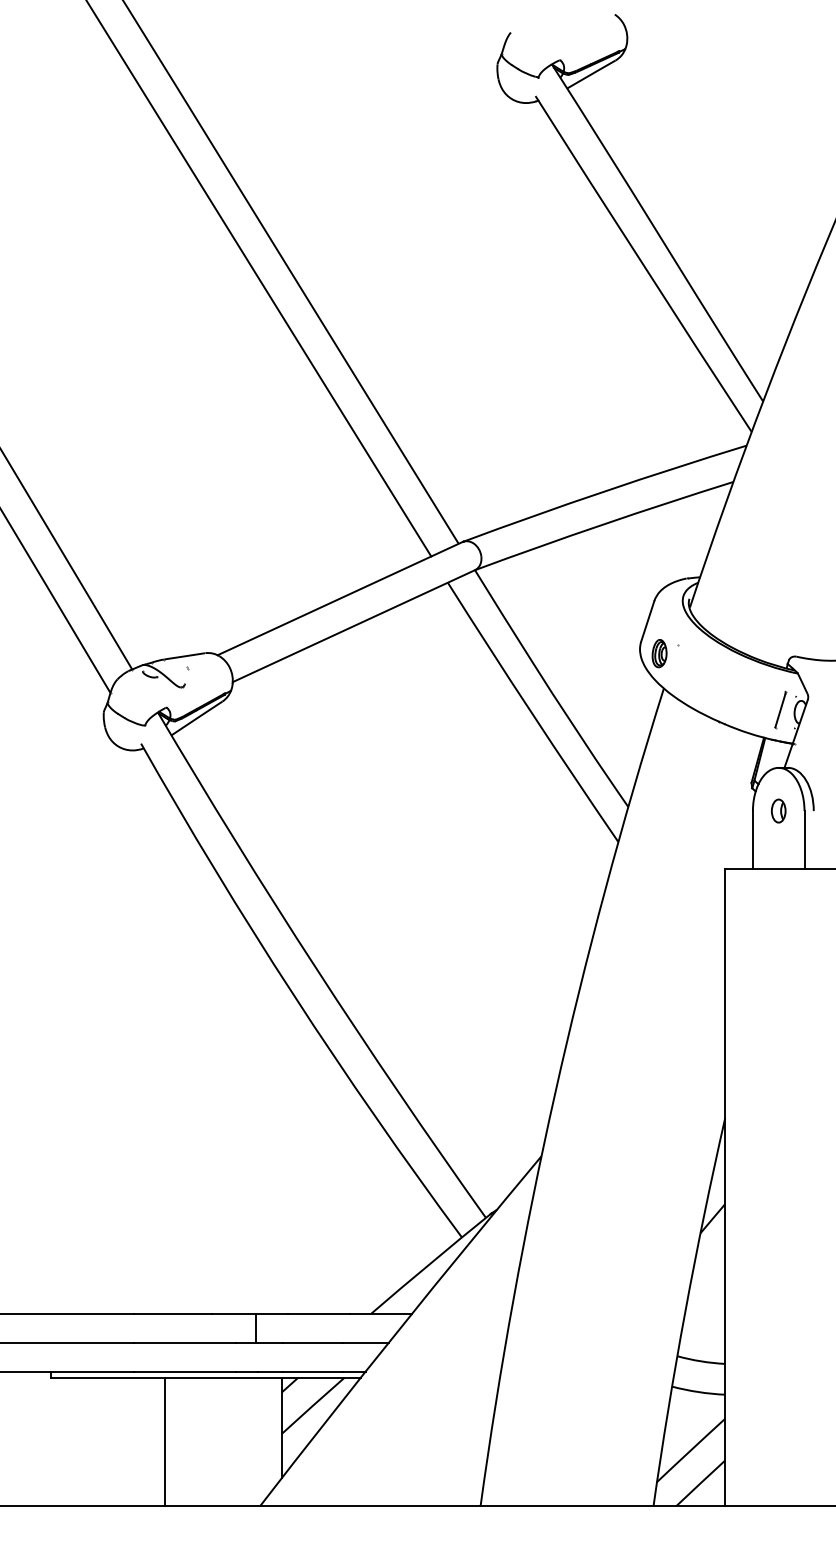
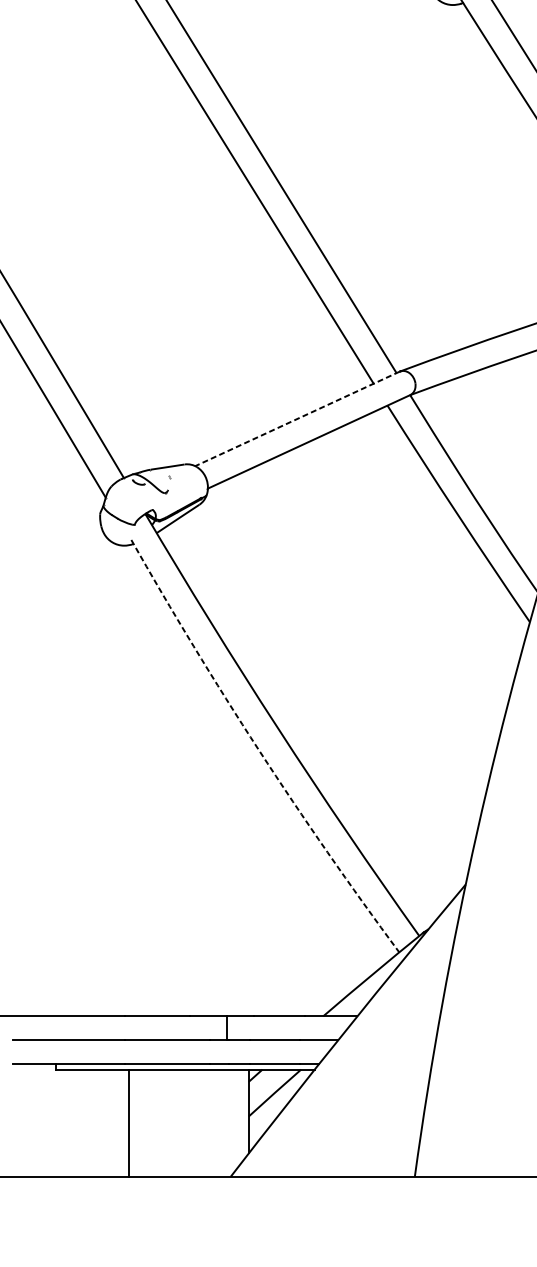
line: (340, 598) -> (297, 418), solid -> dashed
arc: (293, 995) -> (258, 750), solid -> dashed
line: (165, 1441) -> (129, 1122), moved

